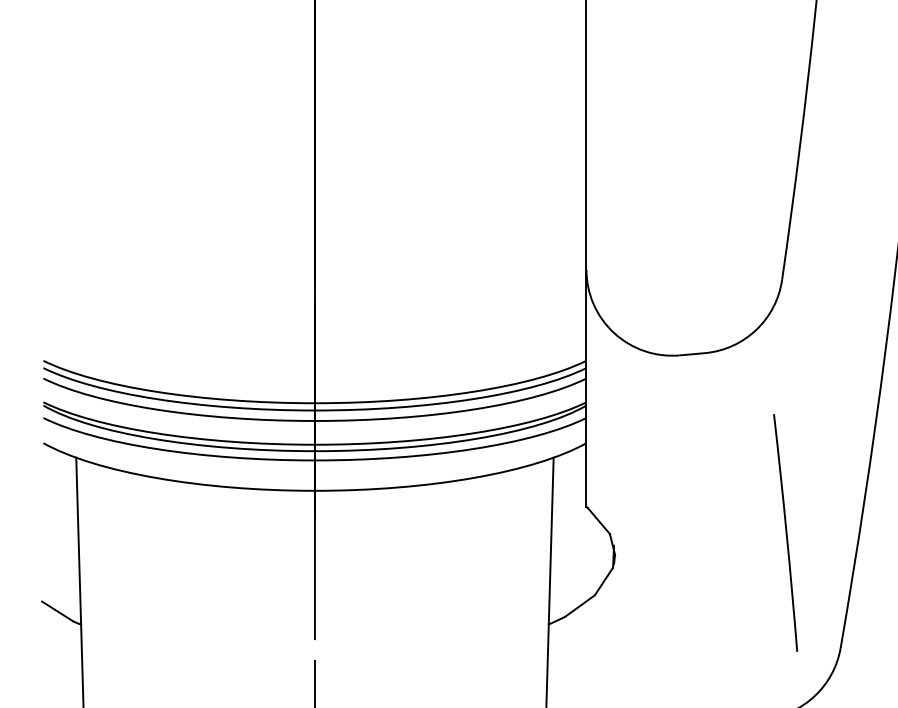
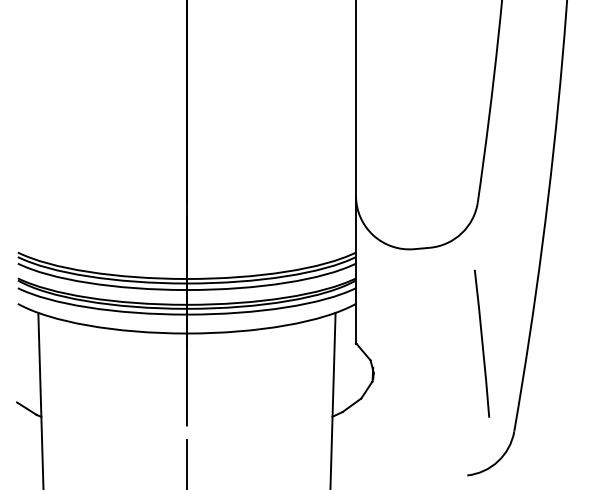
line: (786, 532) -> (482, 343), moved

